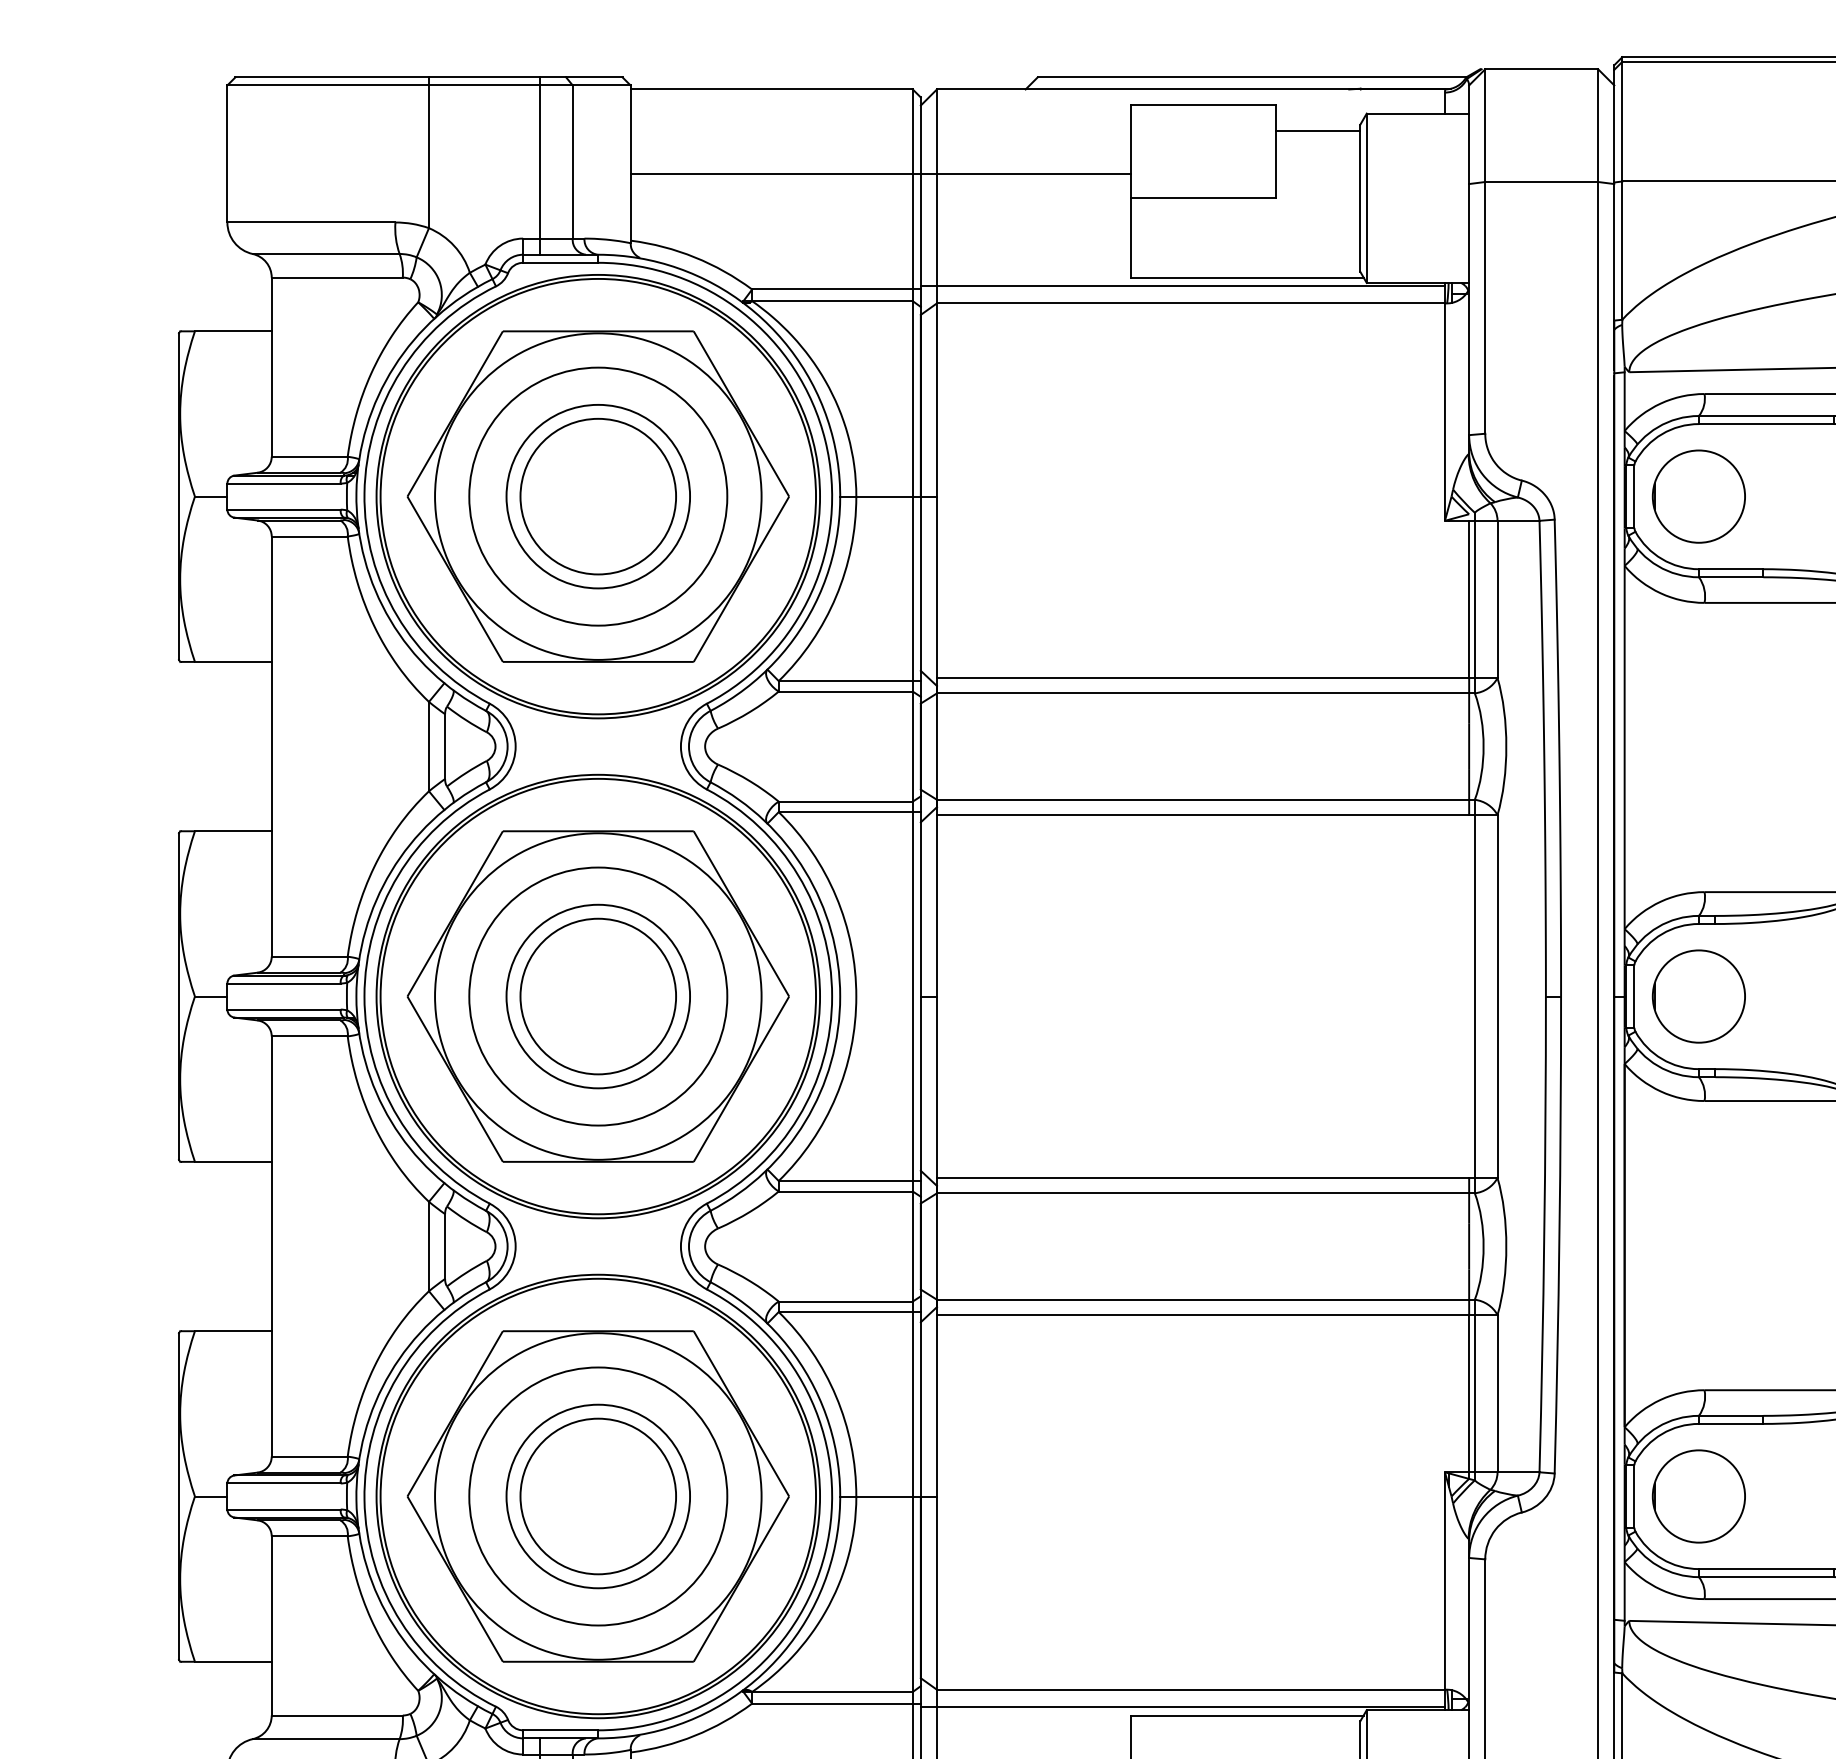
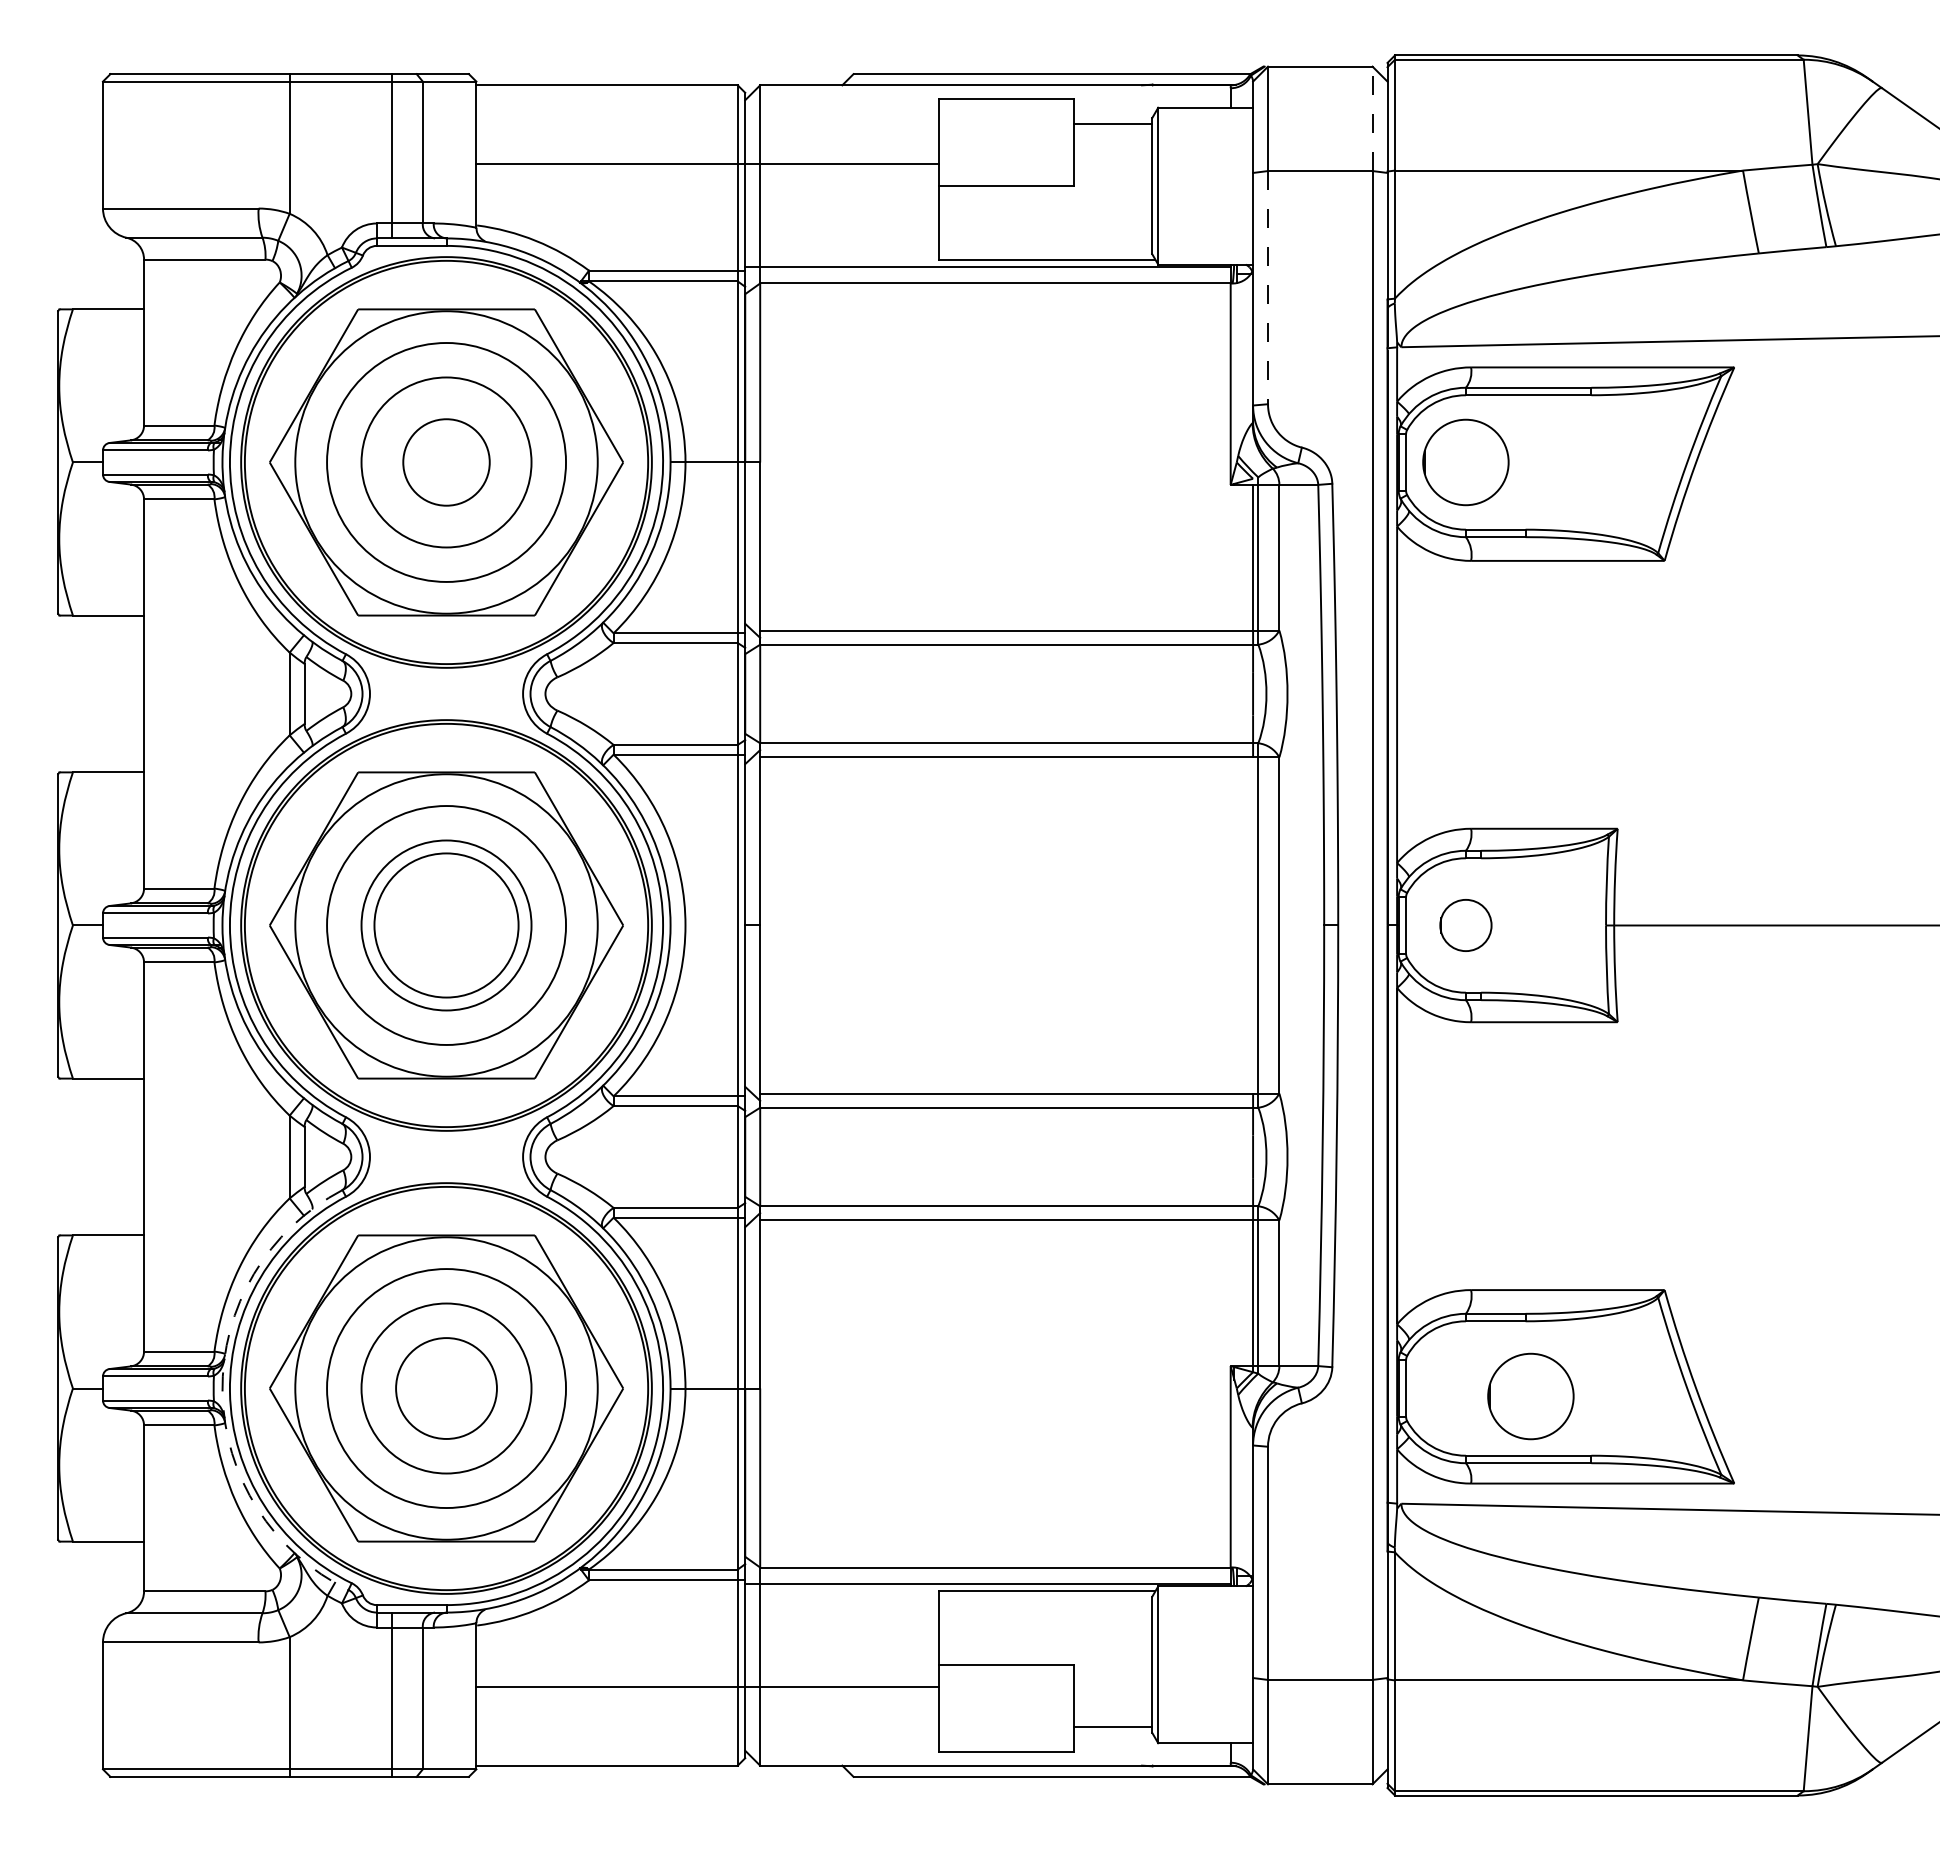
line: (1598, 125) -> (1372, 118), solid -> dashed
line: (1485, 307) -> (1268, 287), solid -> dashed
circle: (598, 496) -> (446, 462), size x0.6
part: (1698, 996) -> (1465, 925), size x0.6
circle: (598, 1496) -> (446, 1388), size x0.7
part: (1698, 1496) -> (1530, 1396), moved
arc: (356, 1499) -> (222, 1391), solid -> dashed

